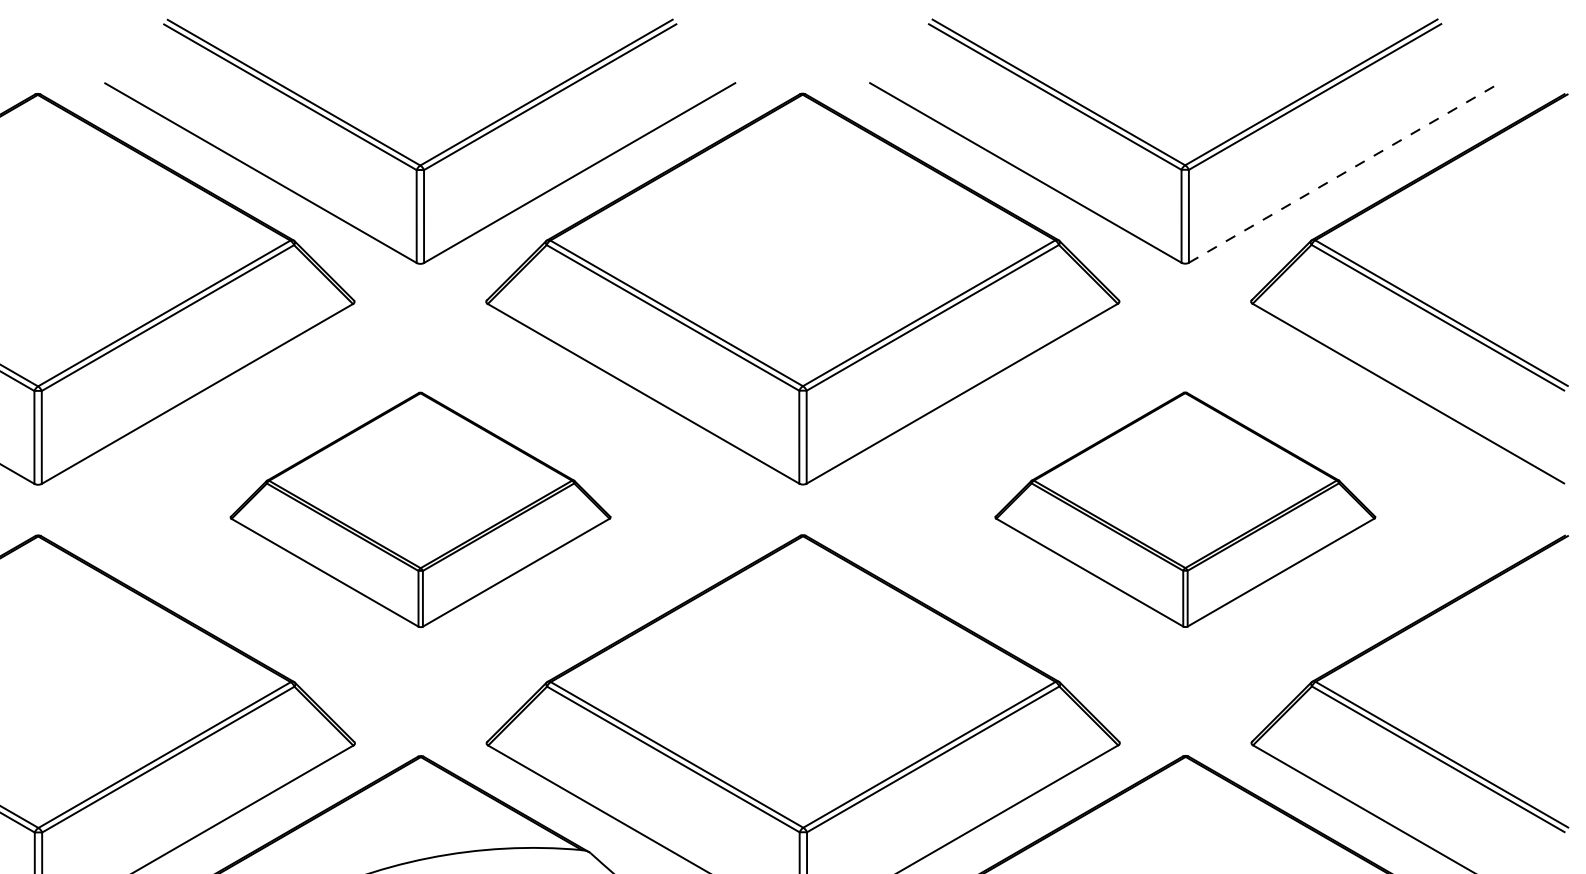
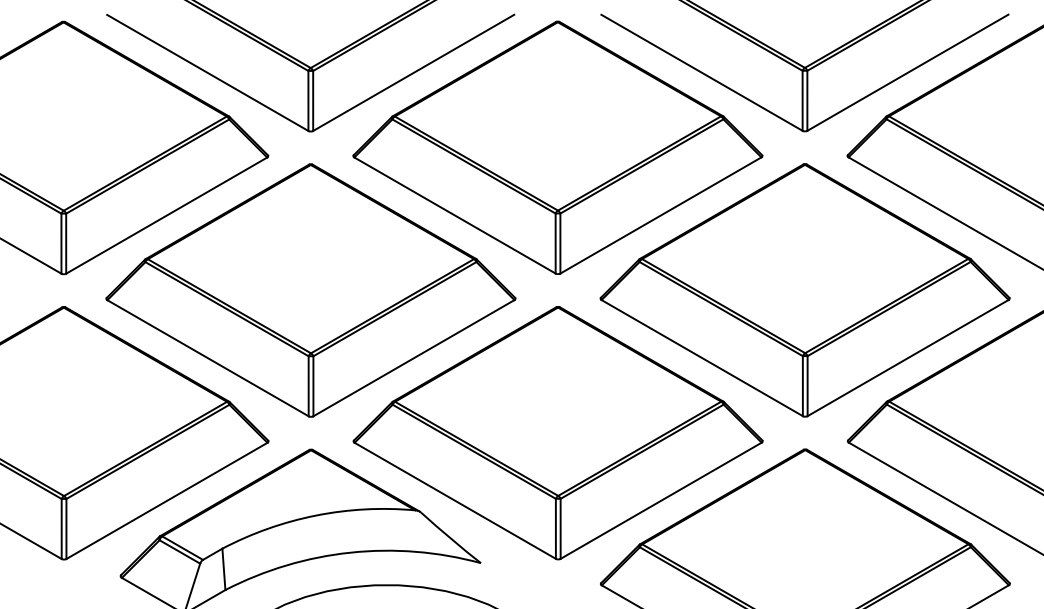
line: (1345, 172) -> (908, 72), dashed -> solid
part: (419, 509) -> (310, 290), size x1.67
part: (1184, 509) -> (804, 290), size x1.67

